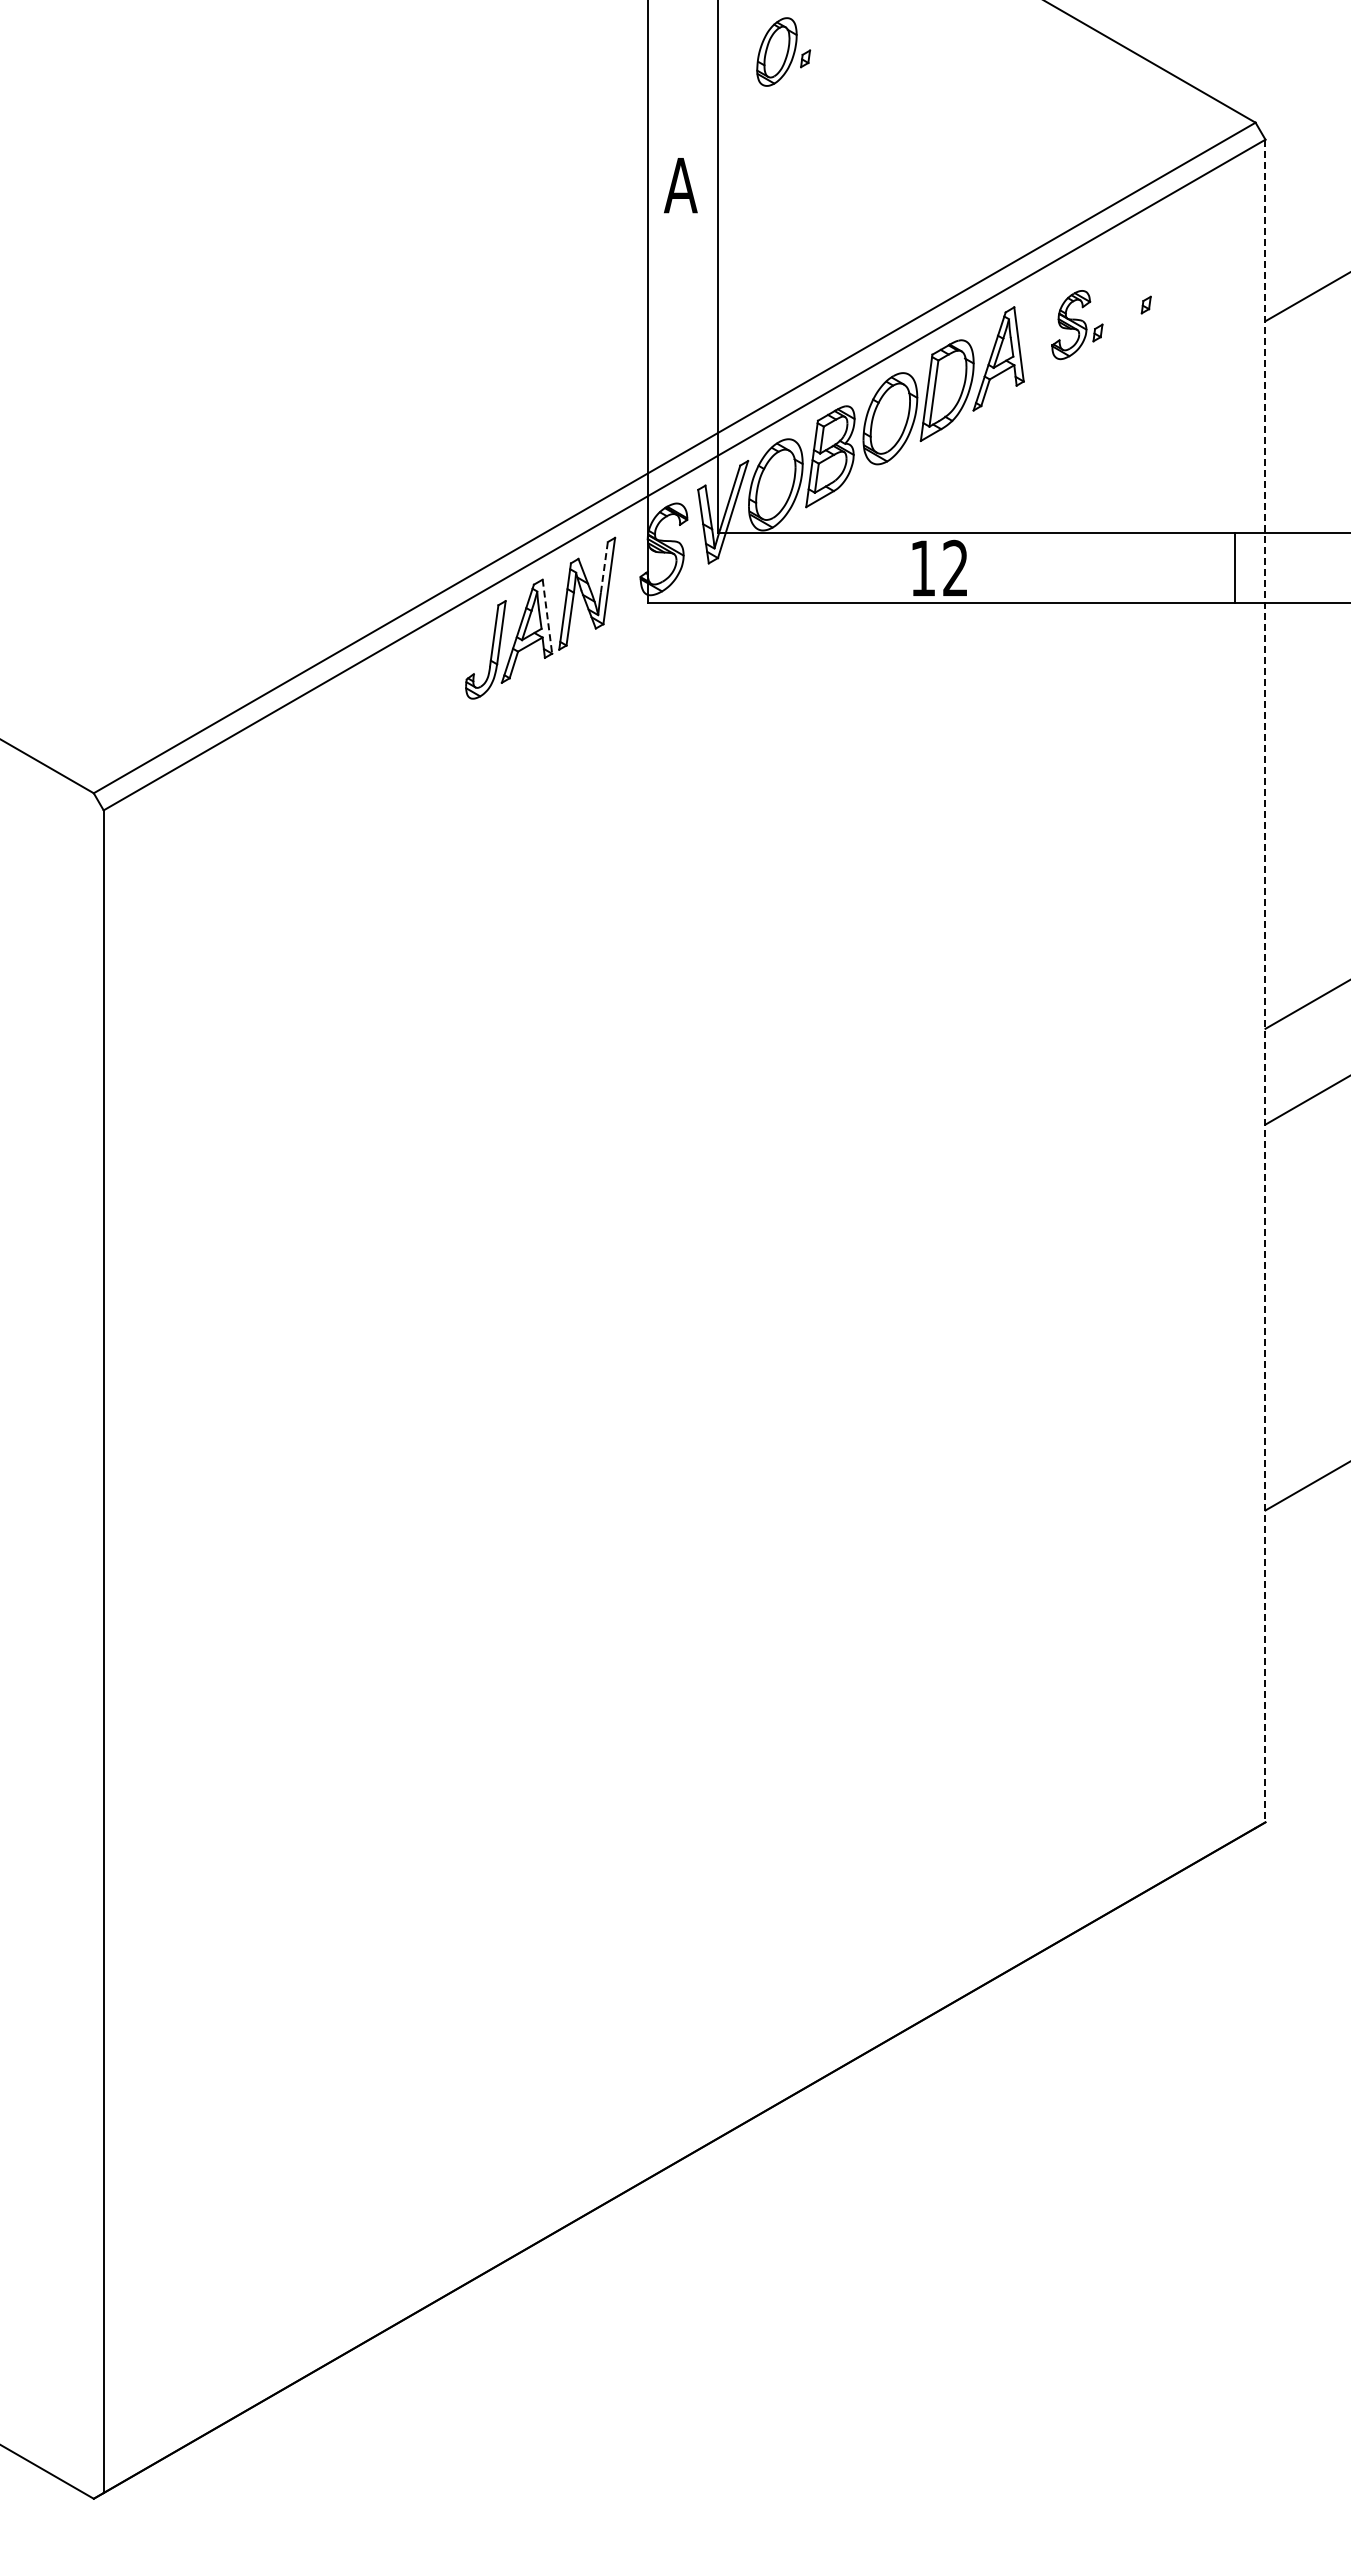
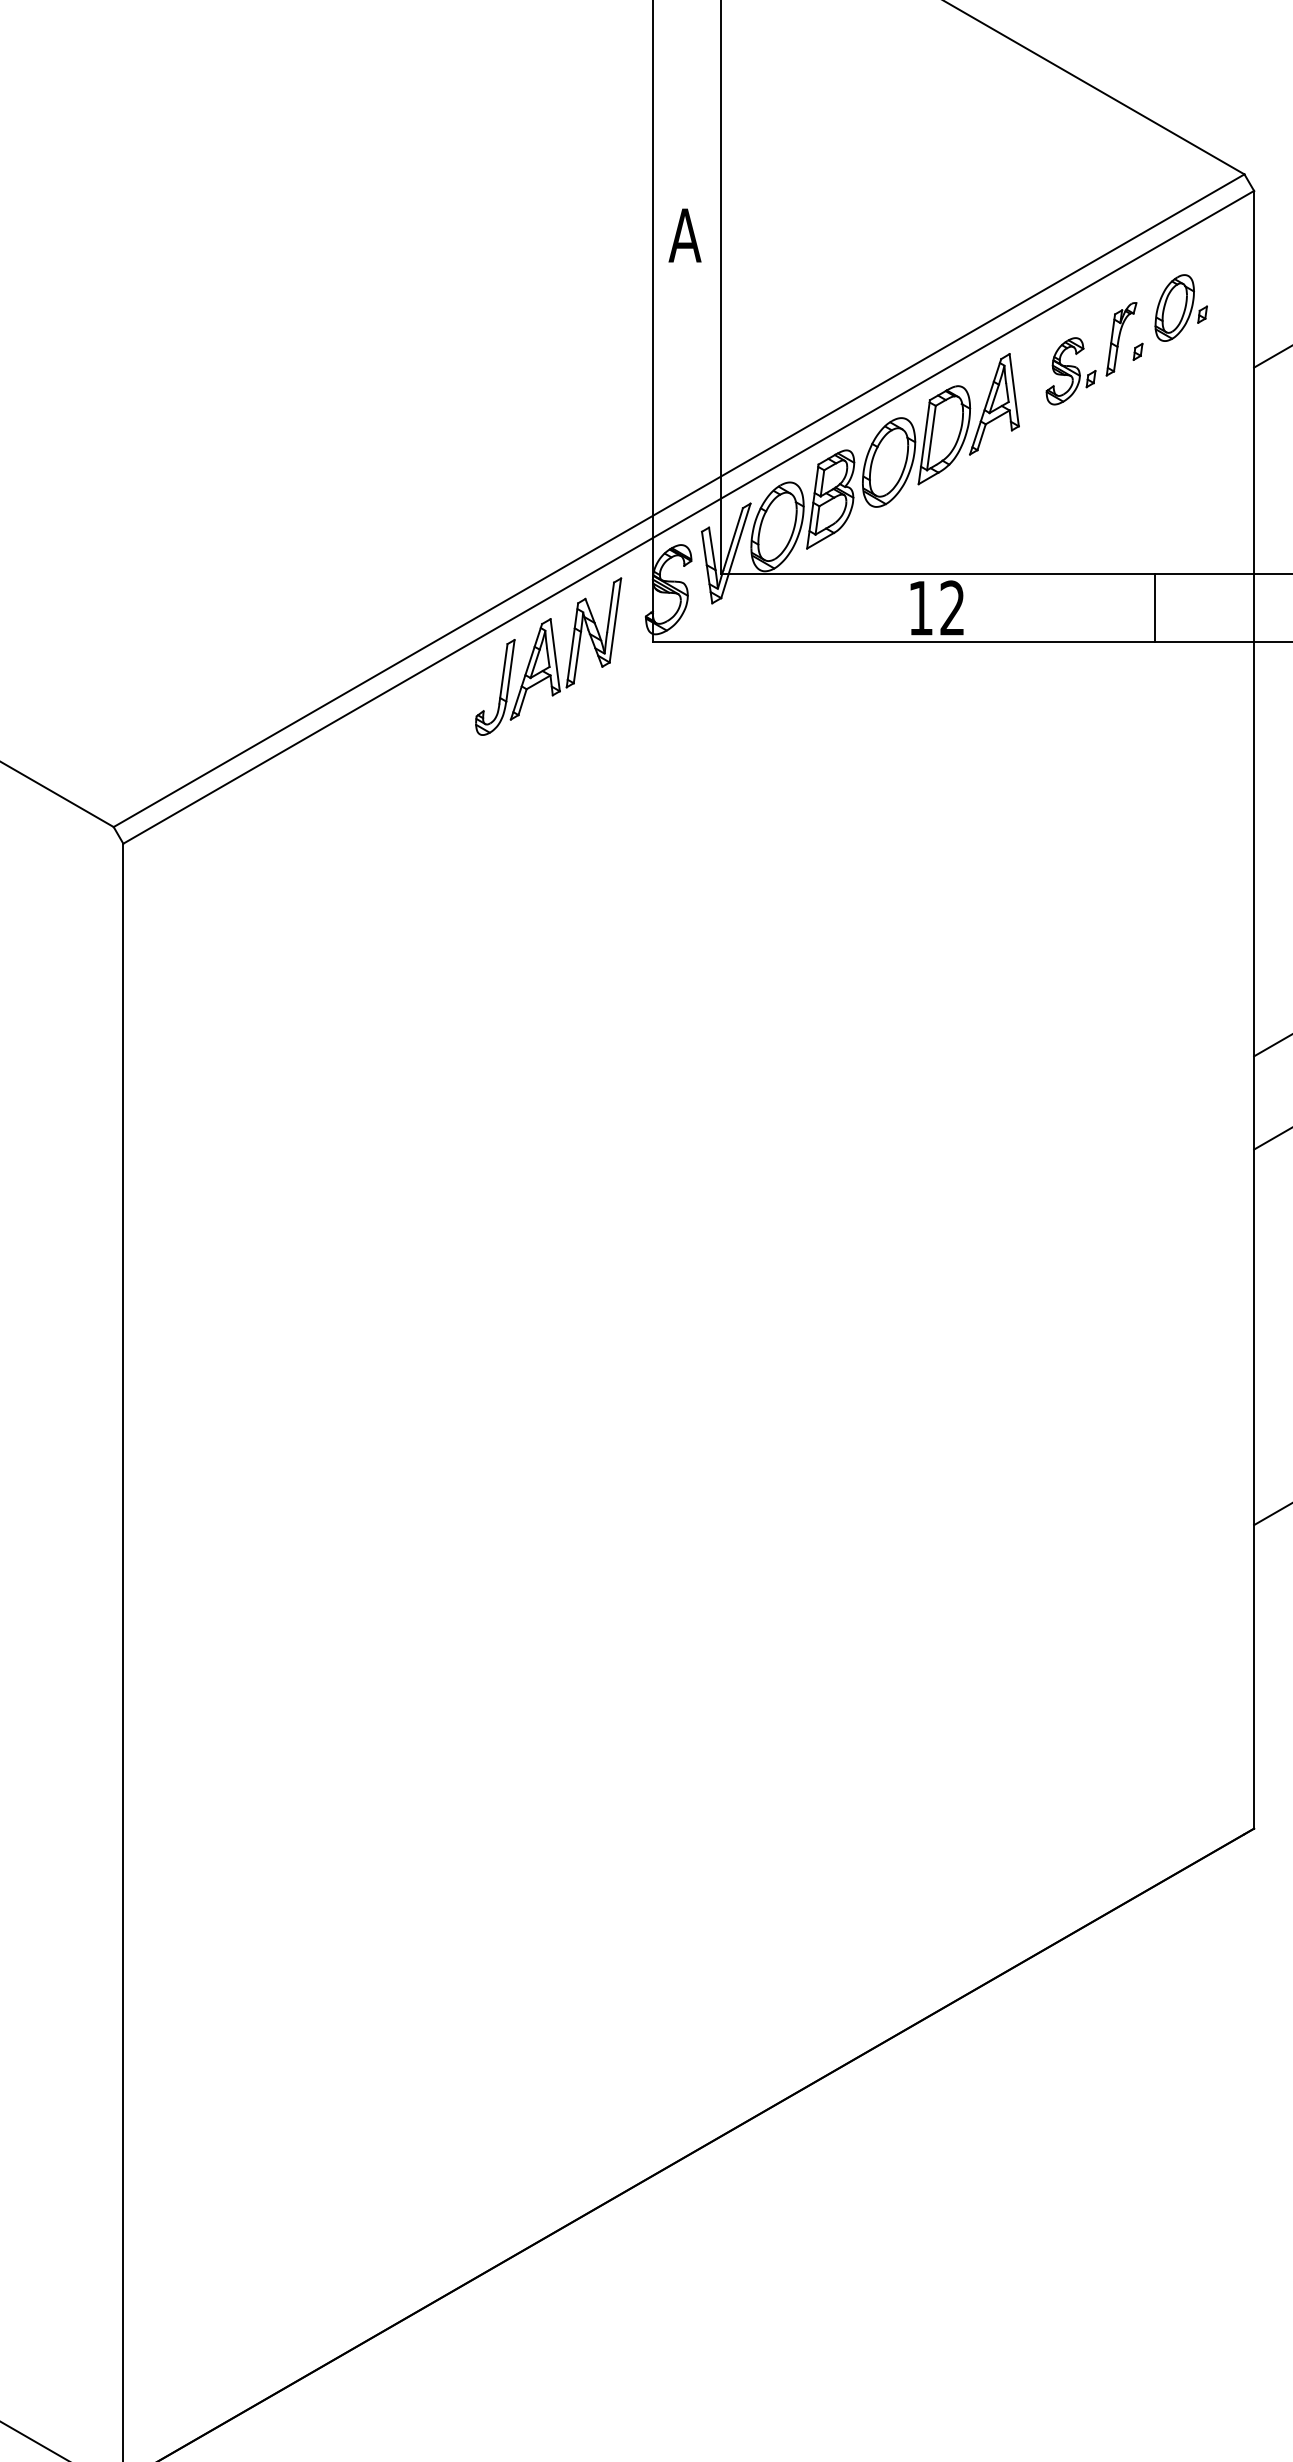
part: (783, 51) -> (1181, 307), moved
part: (1129, 292) -> (1121, 339), added
line: (604, 567) -> (610, 607), dashed -> solid
line: (1235, 568) -> (1154, 608), moved
line: (547, 617) -> (555, 655), dashed -> solid
line: (1265, 981) -> (1254, 1010), dashed -> solid

